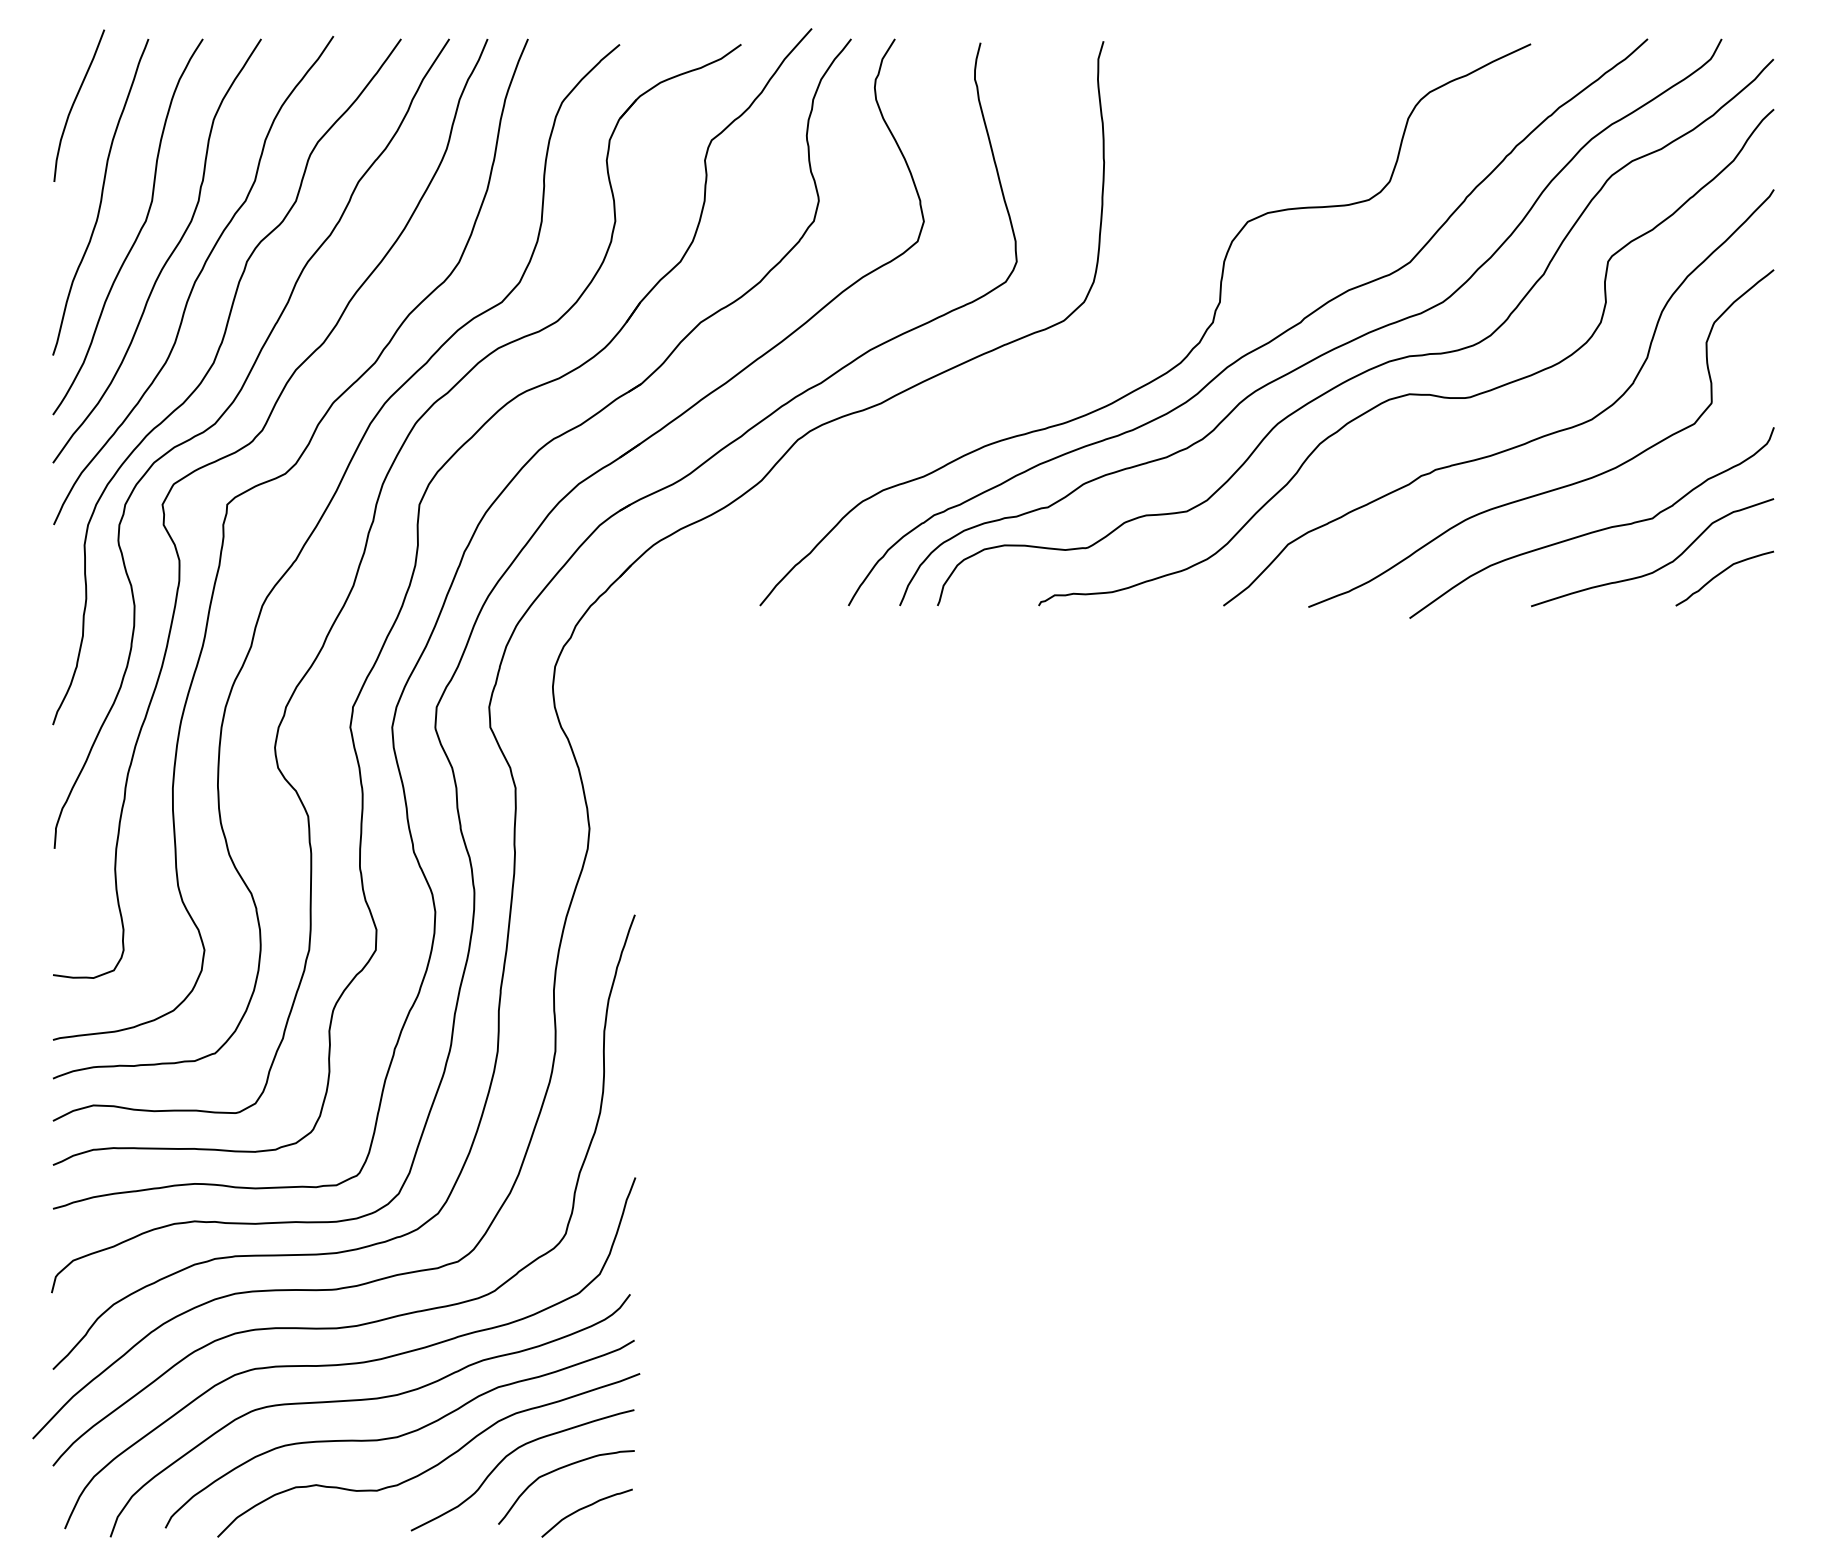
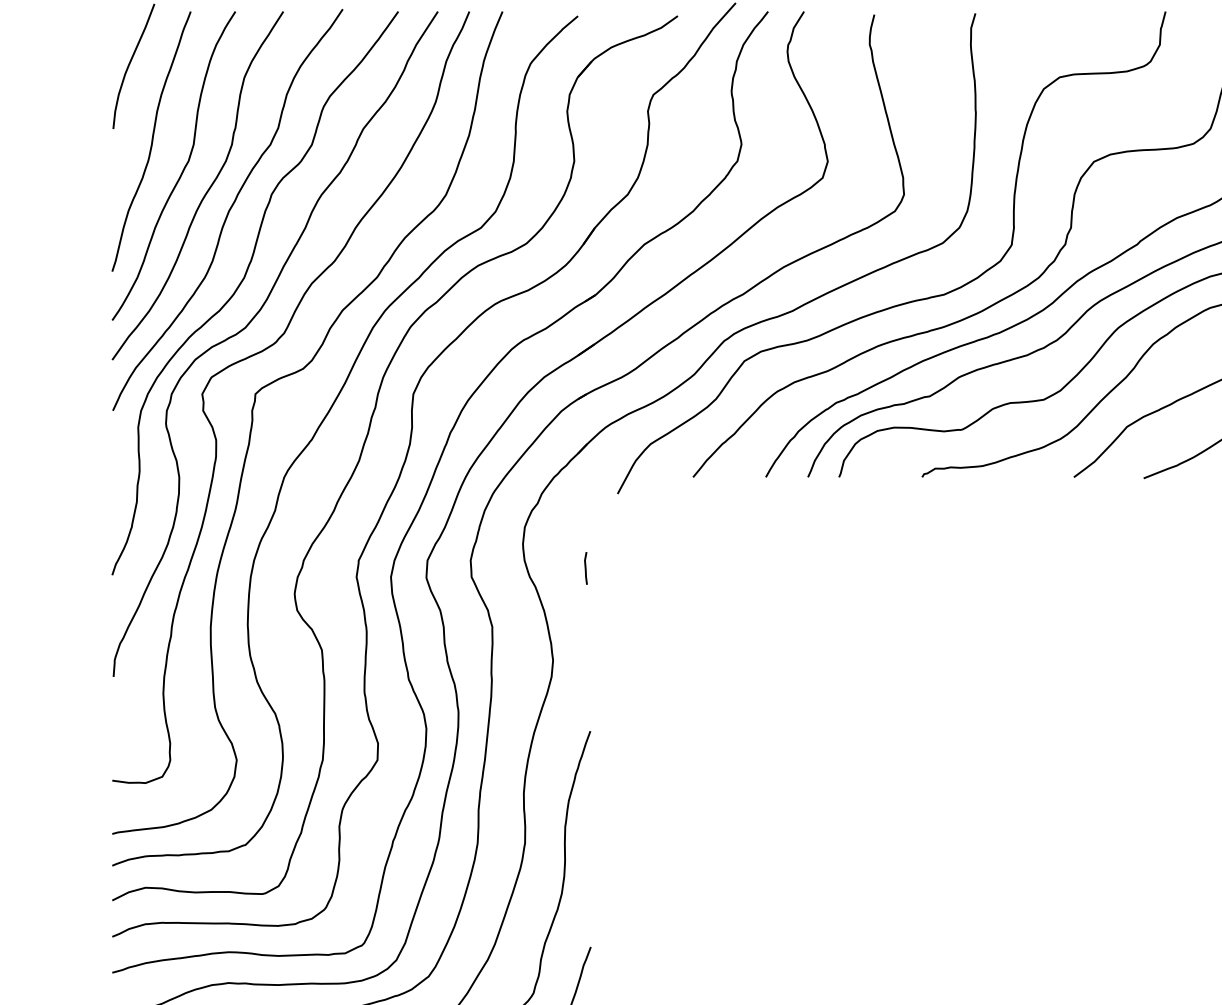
curve: (1016, 393) -> (903, 302), added
line: (629, 716) -> (585, 568), added

